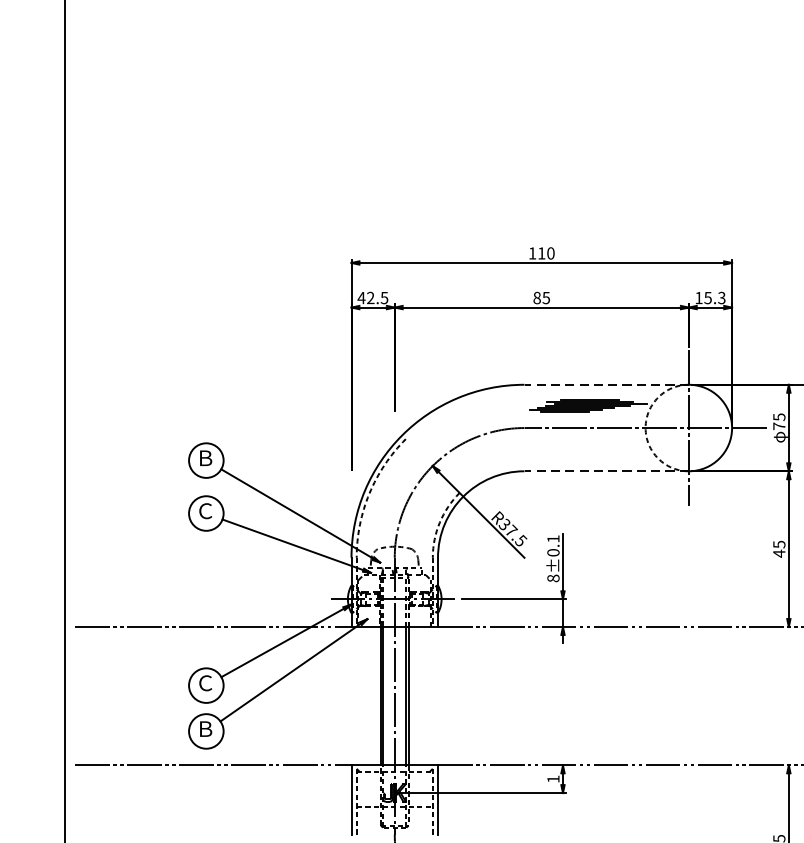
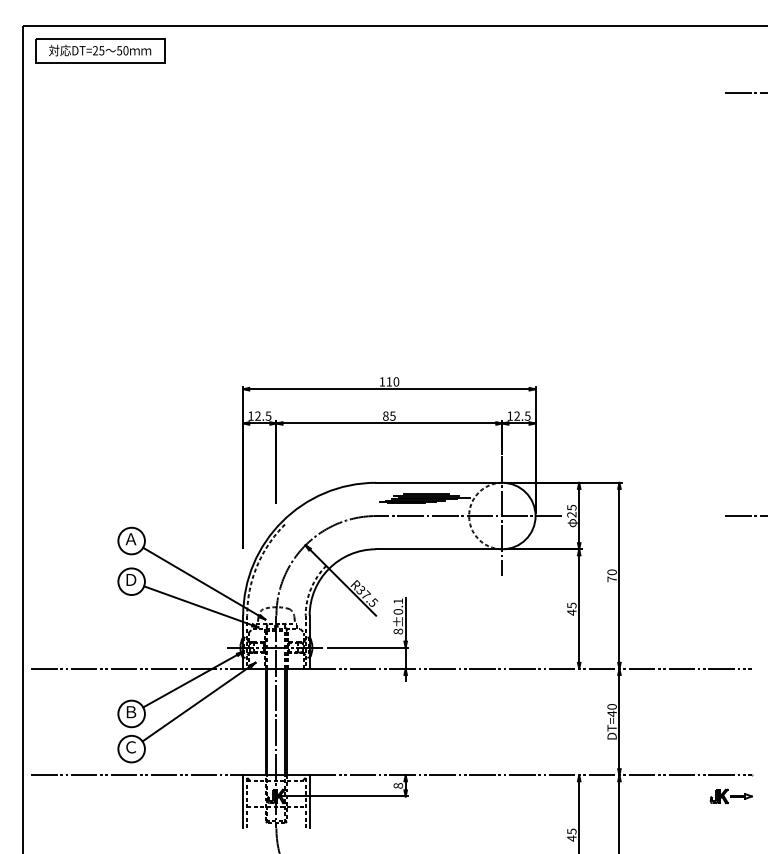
text: (360, 297) -> (250, 415), 42.5 -> 12.5
text: (715, 297) -> (522, 415), 15.3 -> 12.5
line: (605, 384) -> (438, 482), dashed -> solid
text: (778, 426) -> (571, 514), 75 -> 25
text: (204, 458) -> (130, 539), Ｂ -> Ａ
line: (605, 471) -> (438, 549), dashed -> solid
text: (206, 510) -> (131, 579), Ｃ -> Ｄ
text: (206, 683) -> (131, 712), Ｃ -> Ｂ
text: (206, 729) -> (131, 747), Ｂ -> Ｃ
text: (553, 778) -> (398, 785), 1 -> 8

